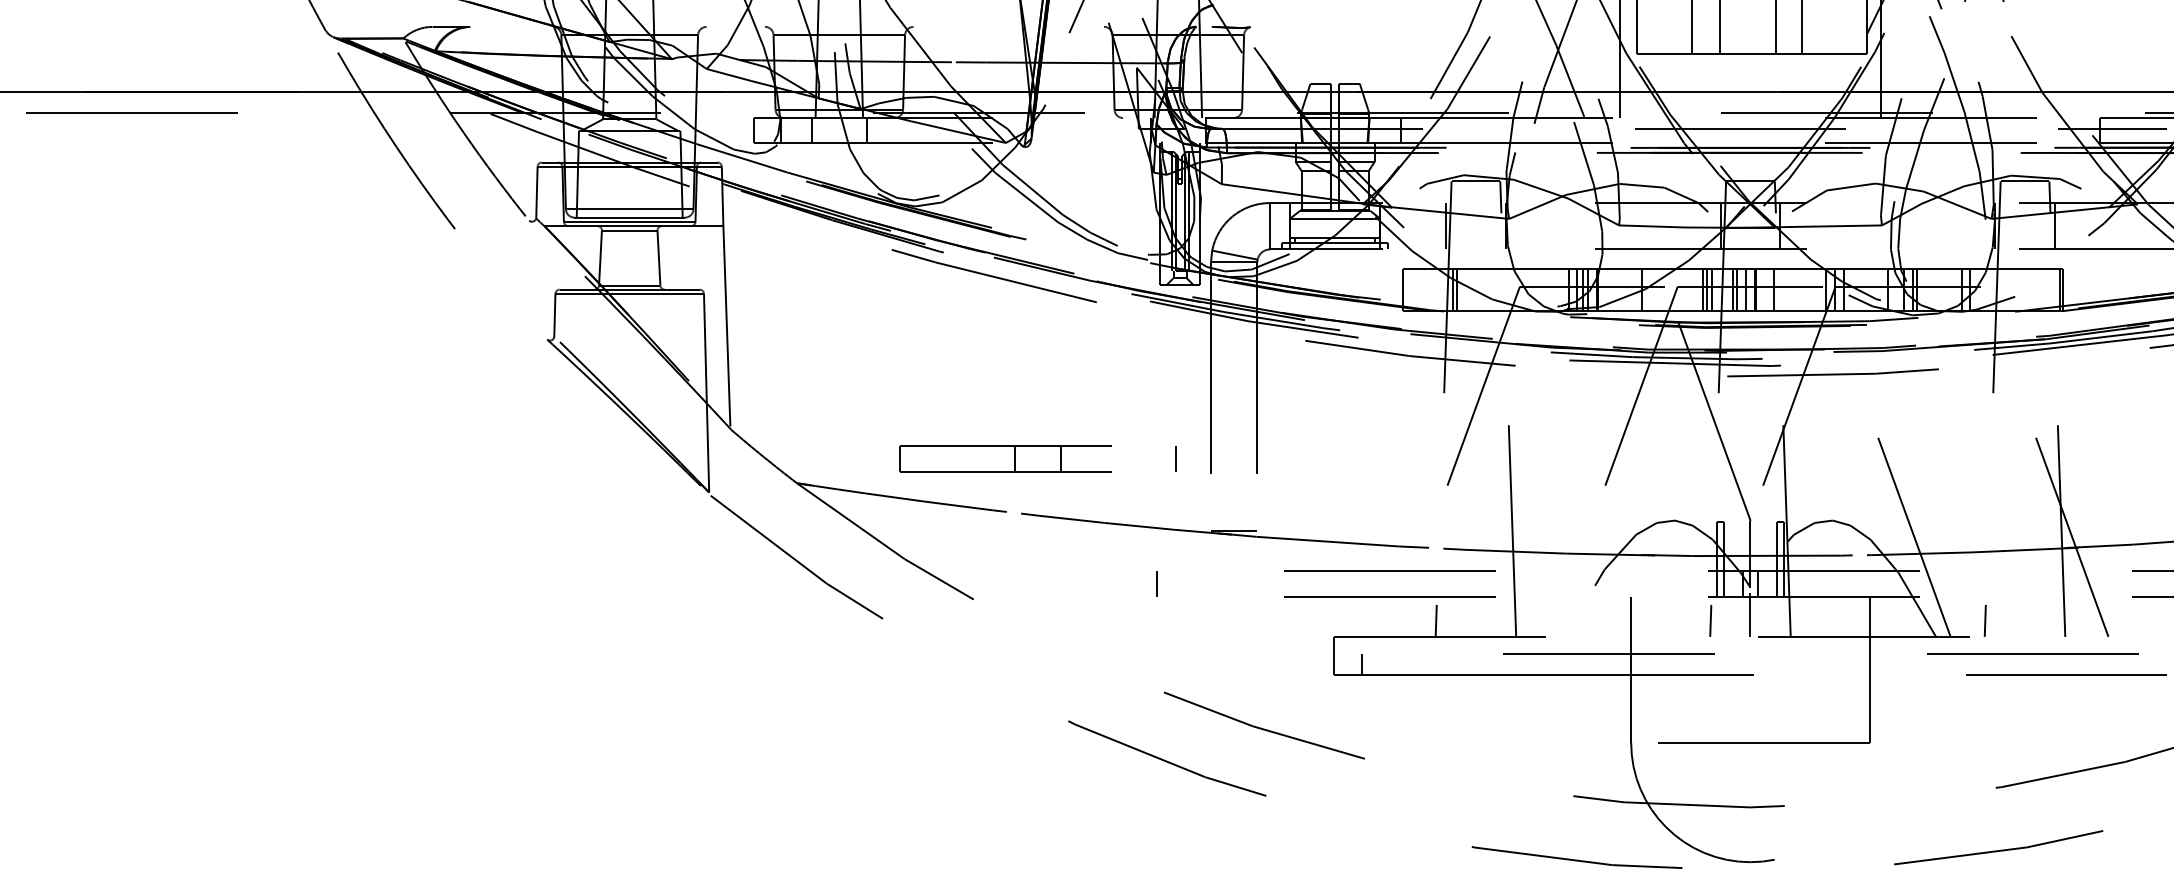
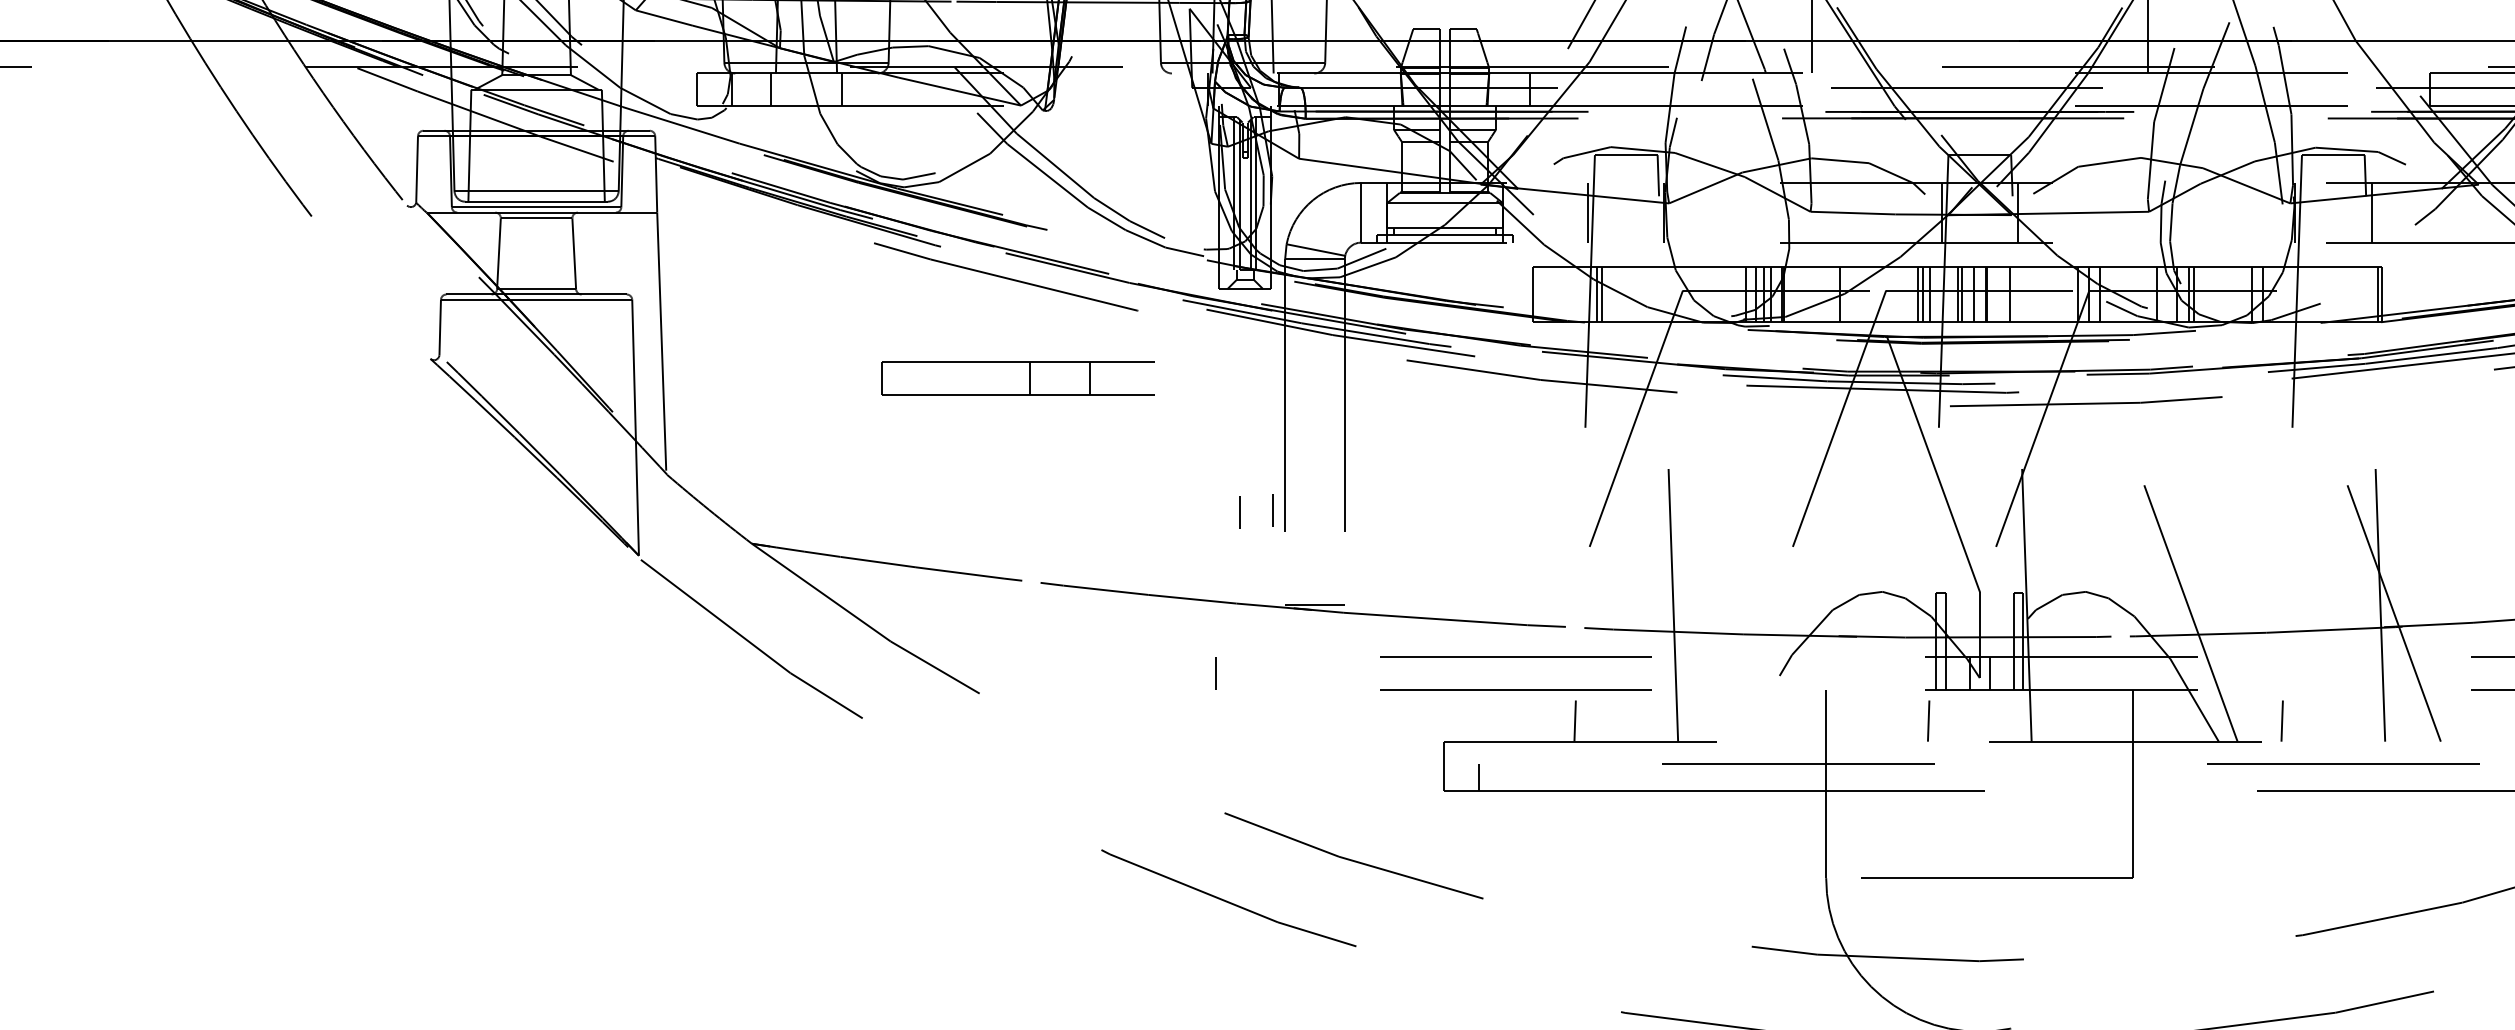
line: (1201, 456) -> (1272, 509), added
part: (1005, 458) -> (1017, 377), moved
line: (1750, 614) -> (1979, 712), removed

